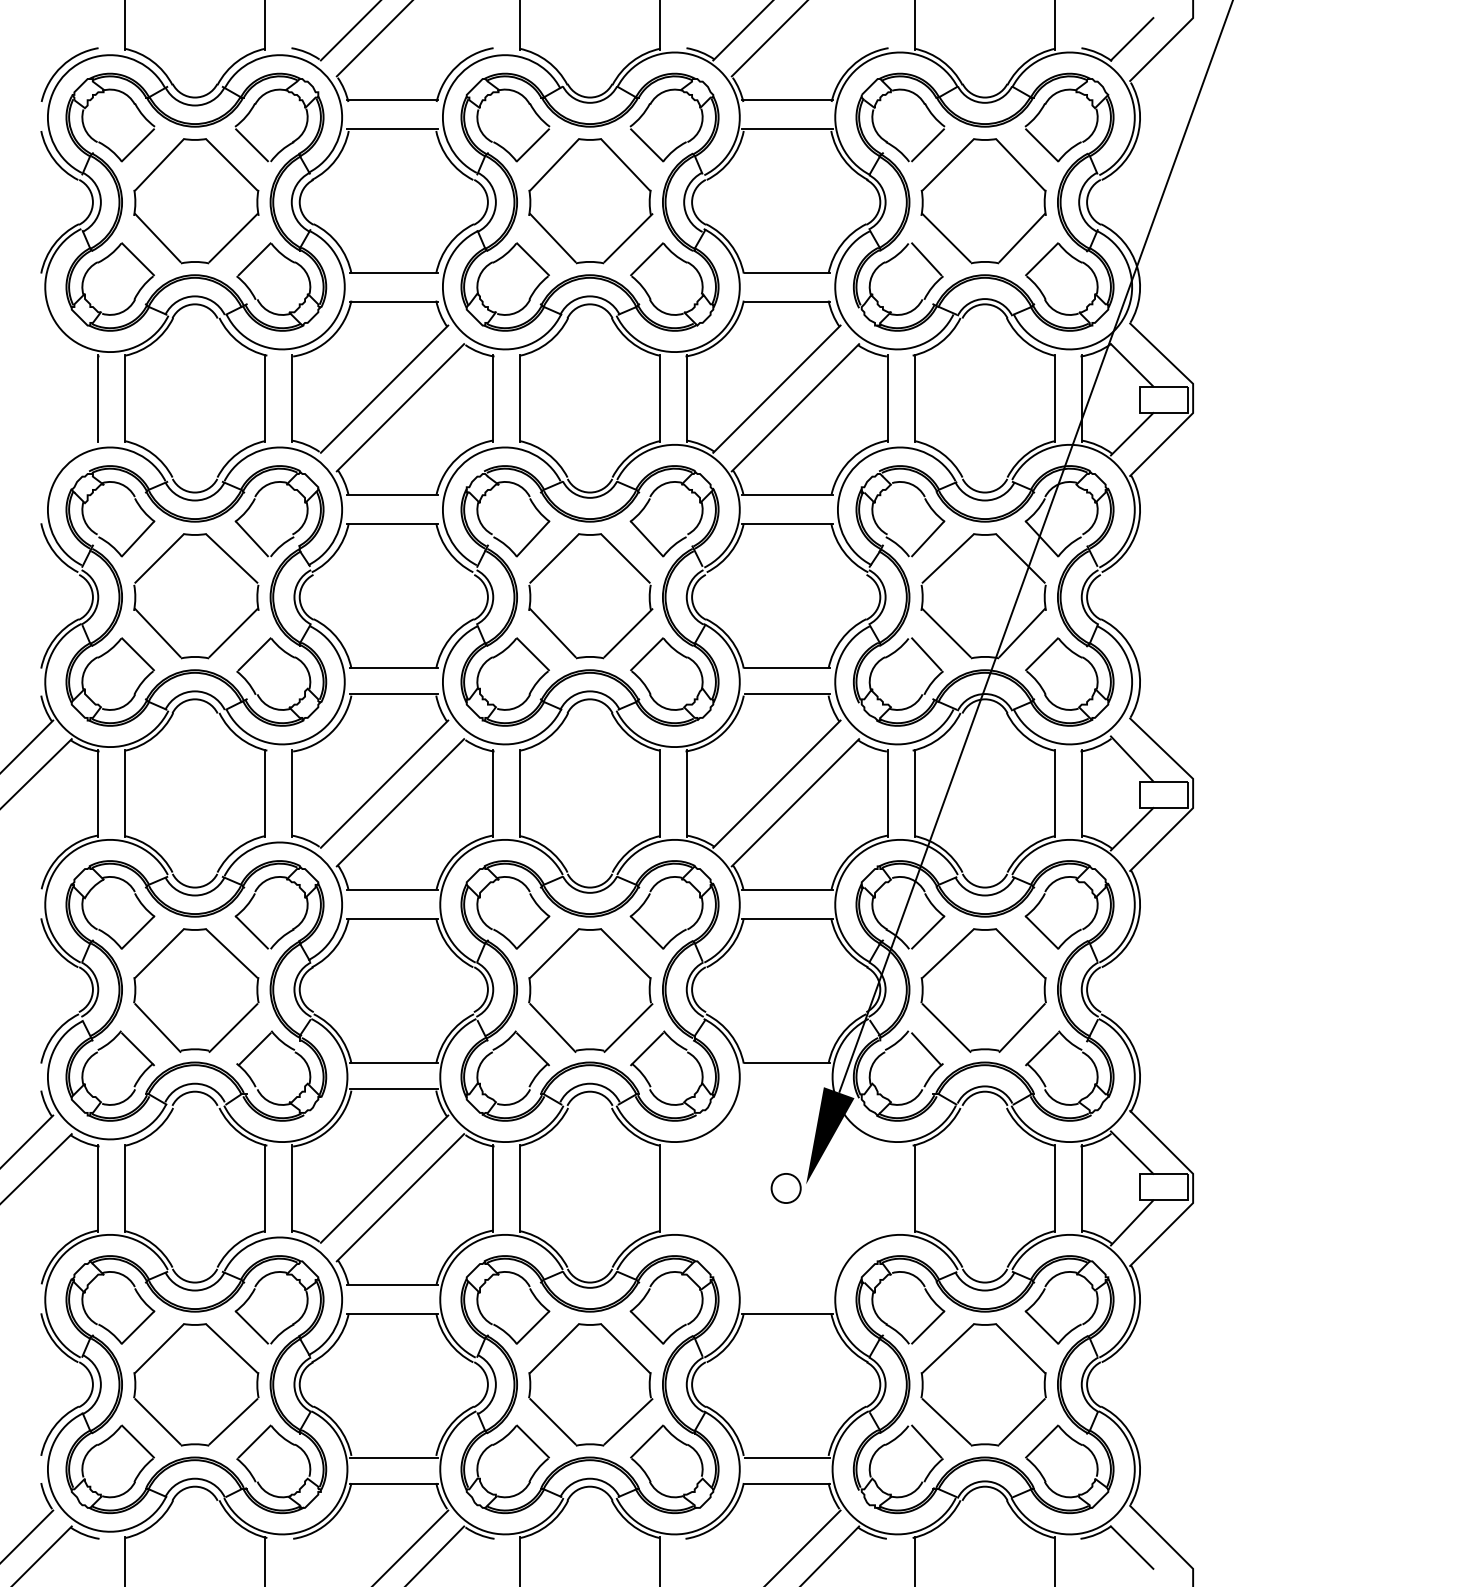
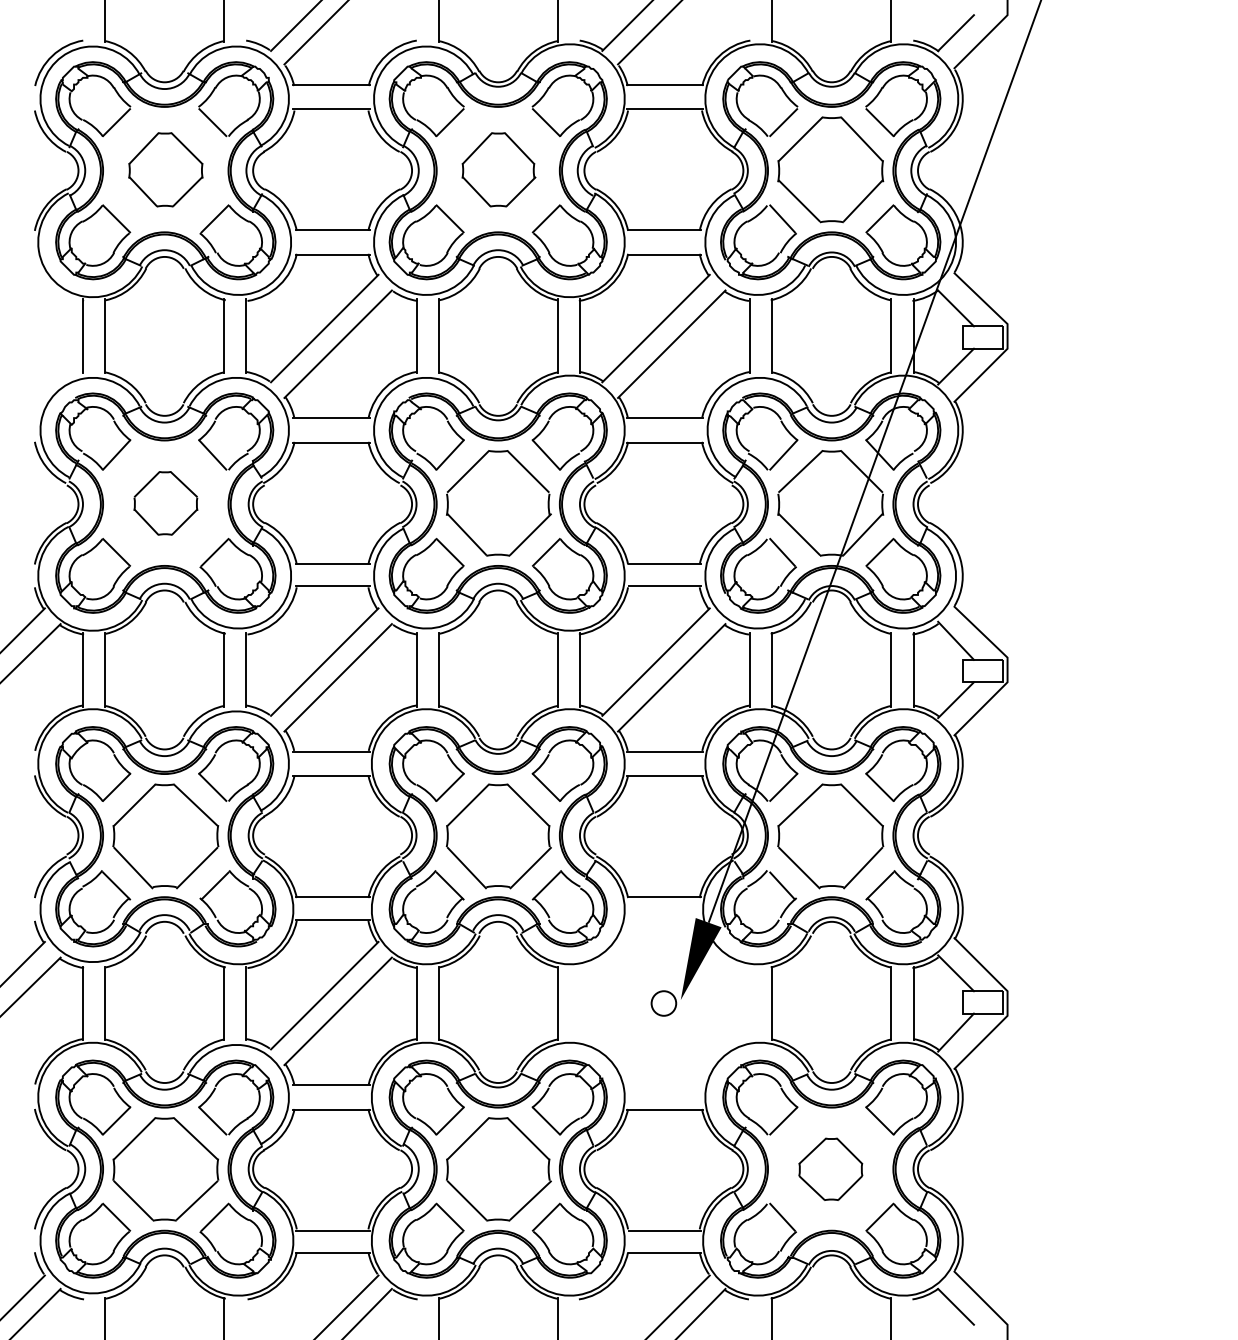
part: (195, 200) -> (165, 169), size x0.7
part: (590, 200) -> (498, 169), size x0.7
part: (195, 596) -> (165, 503), size x0.6
part: (983, 1385) -> (830, 1169), size x0.6

